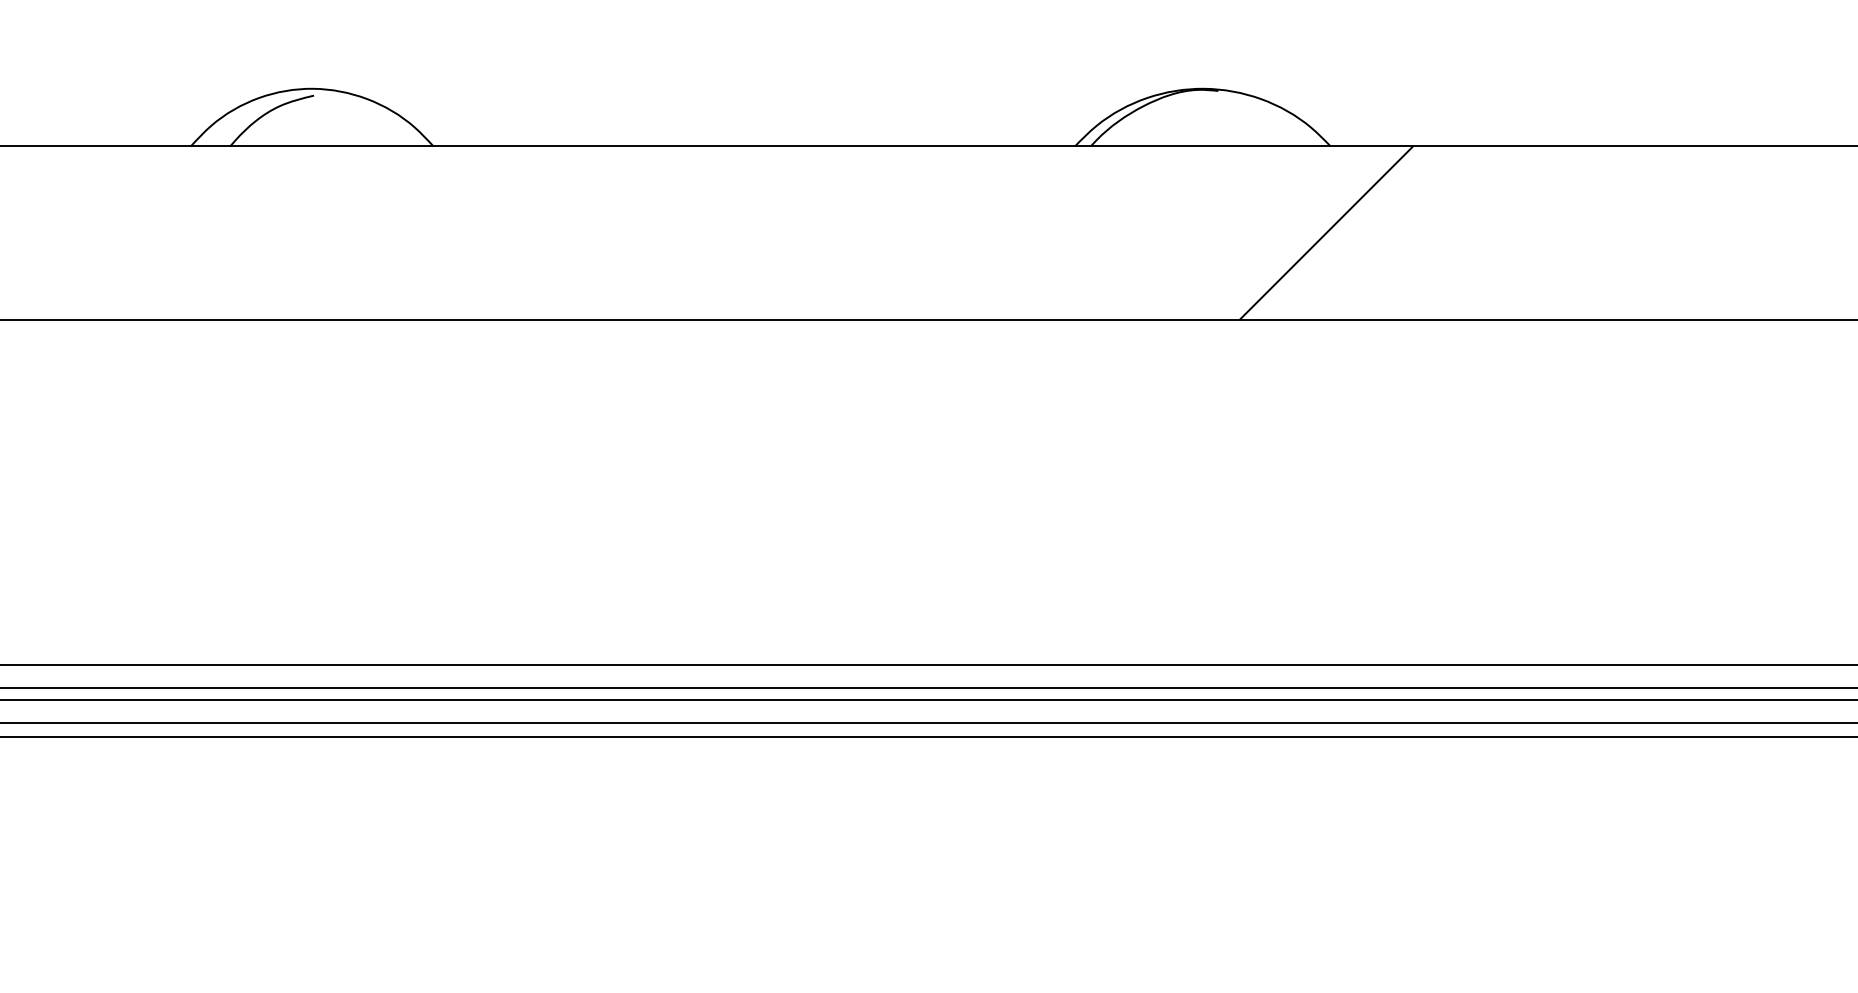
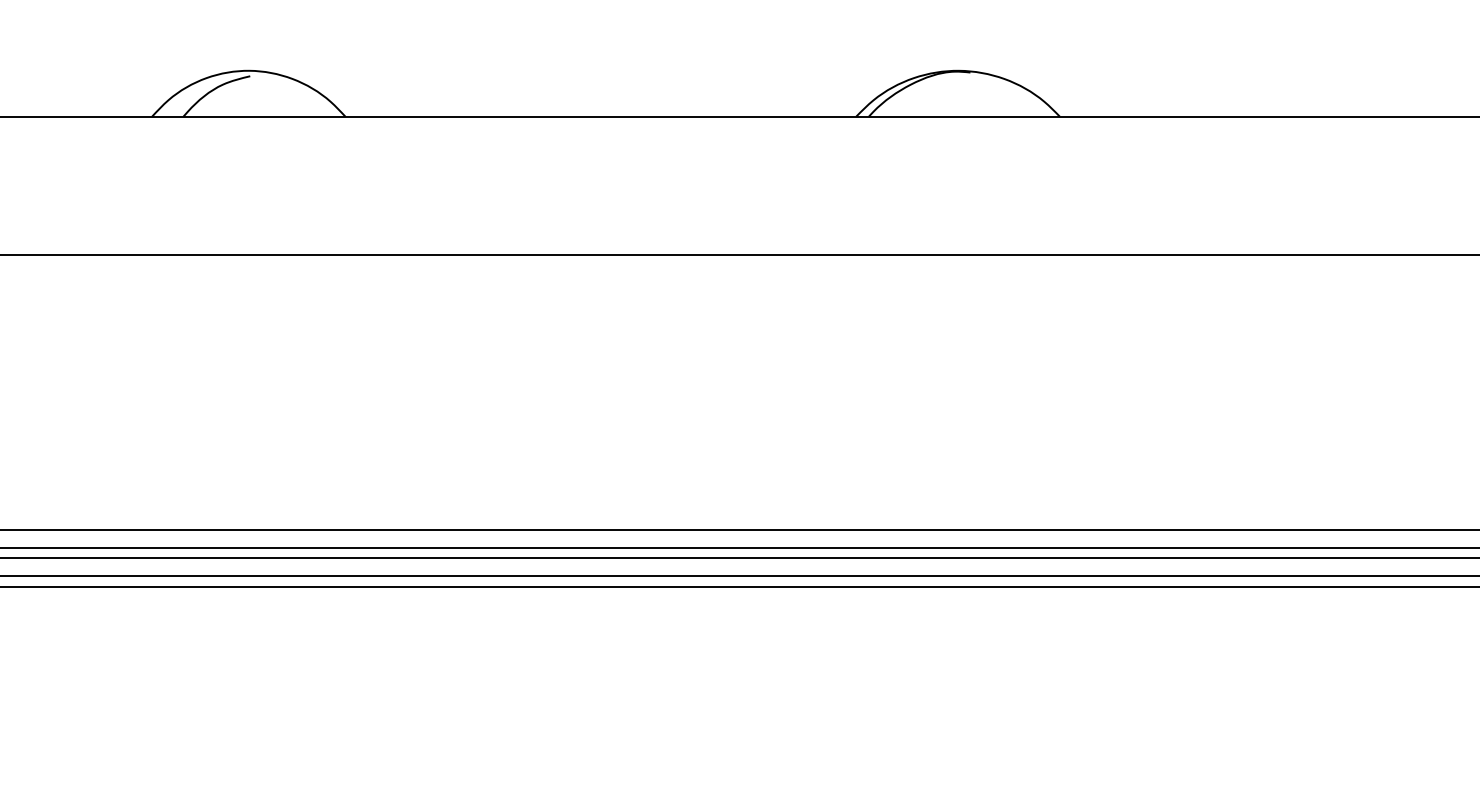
hatch: (1326, 232) -> (1056, 185), removed

